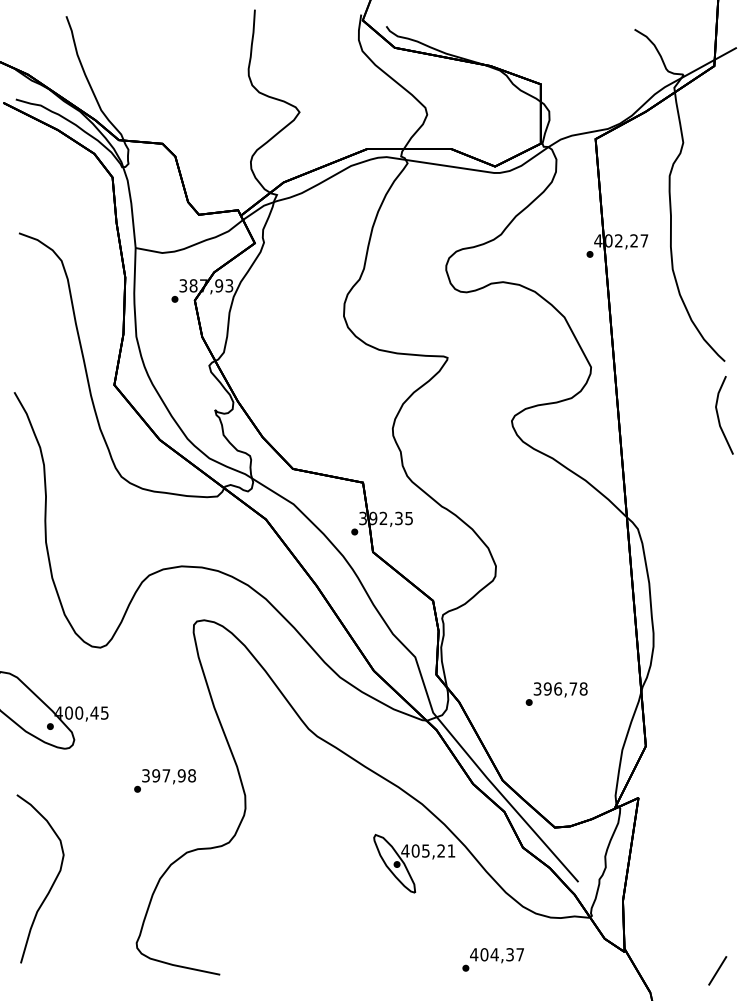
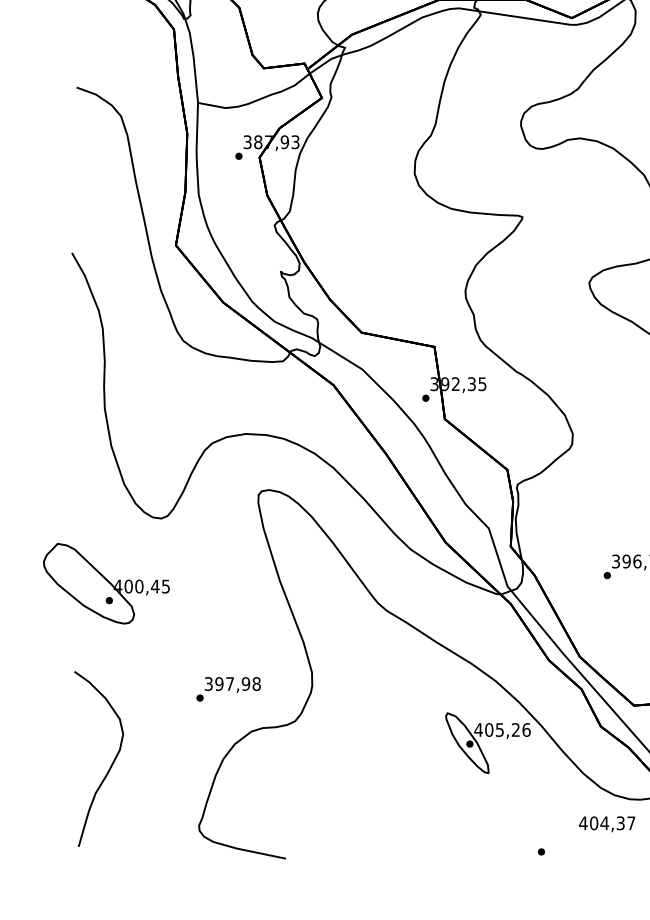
text: (164, 780) -> (228, 688), moved
text: (451, 850) -> (526, 729), 405,21 -> 405,26
text: (496, 955) -> (606, 824), moved

